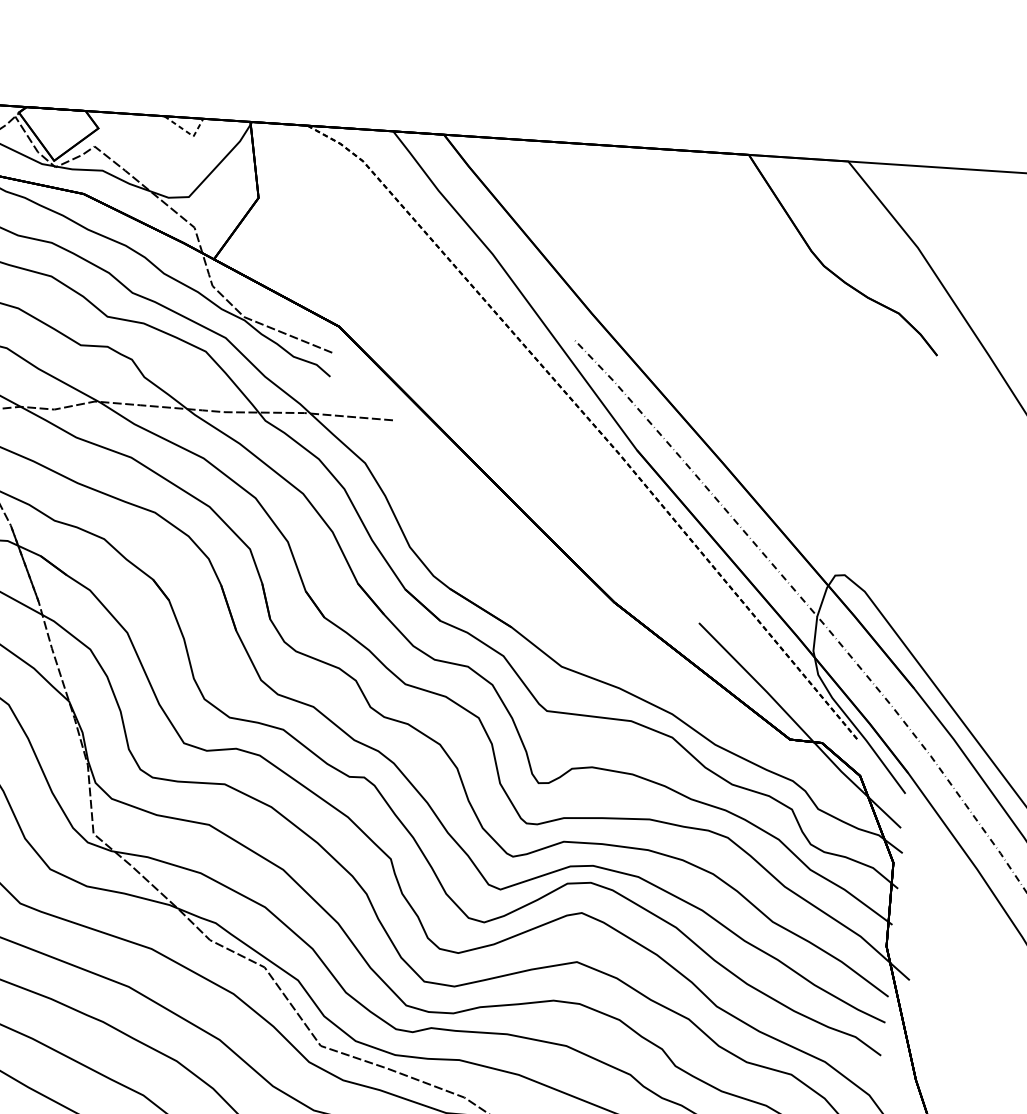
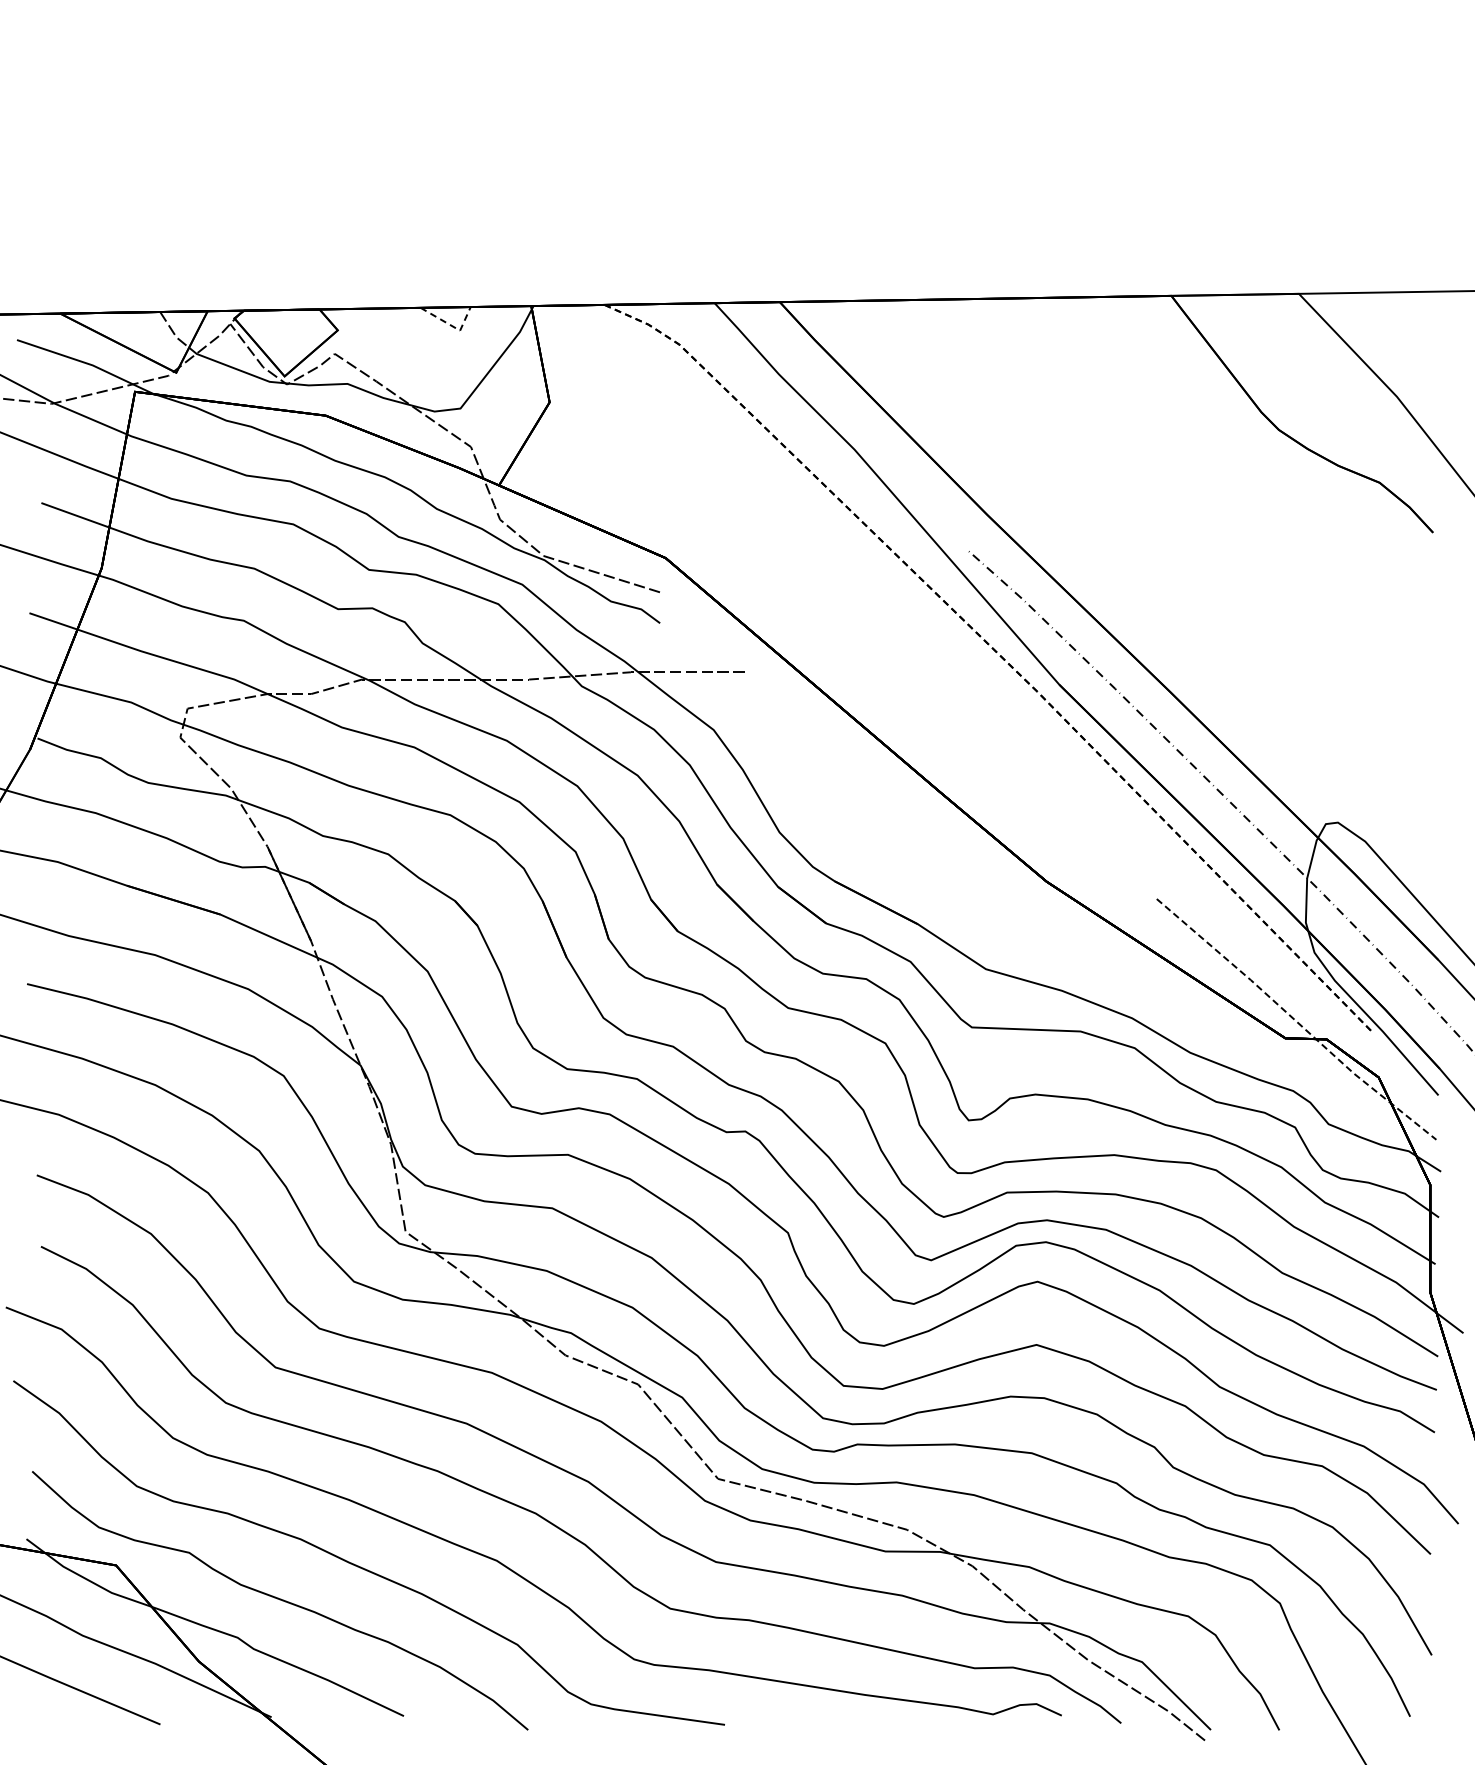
line: (799, 726) -> (1295, 1020), solid -> dashed

